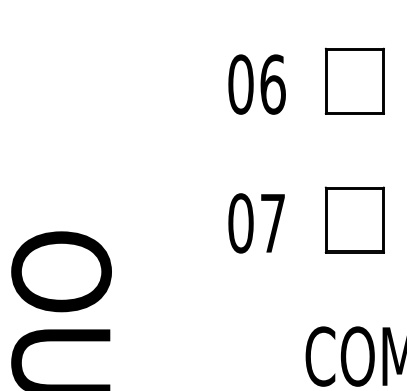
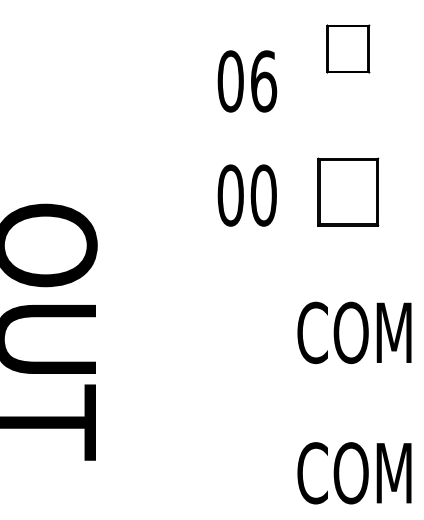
part: (355, 80) -> (348, 48), size x0.7
text: (257, 84) -> (247, 81), moved
text: (272, 223) -> (263, 195), 07 -> 00

